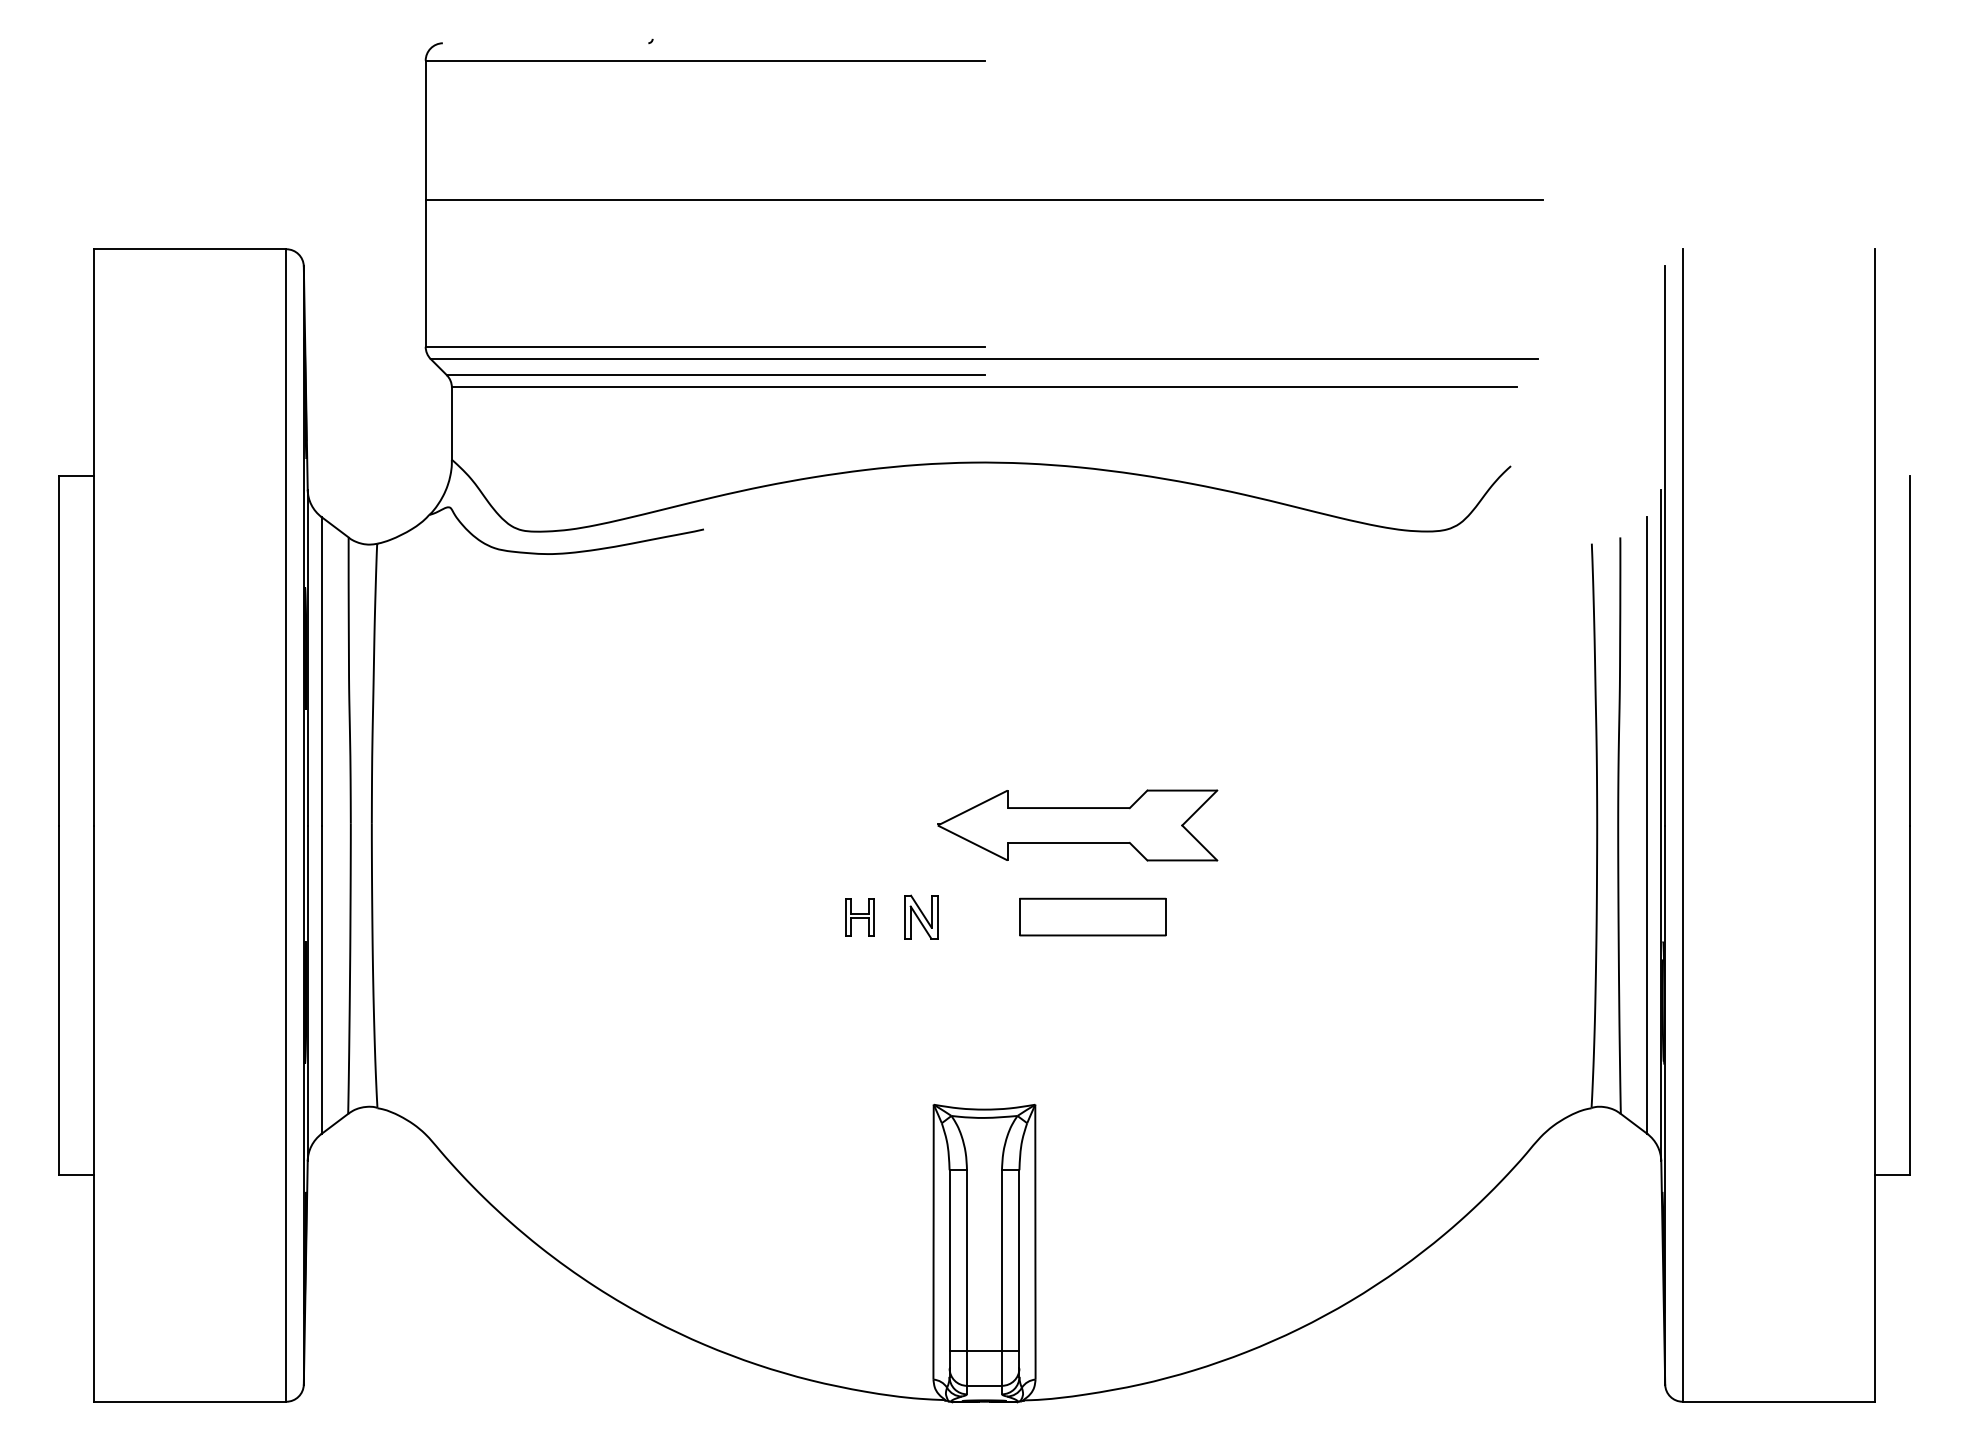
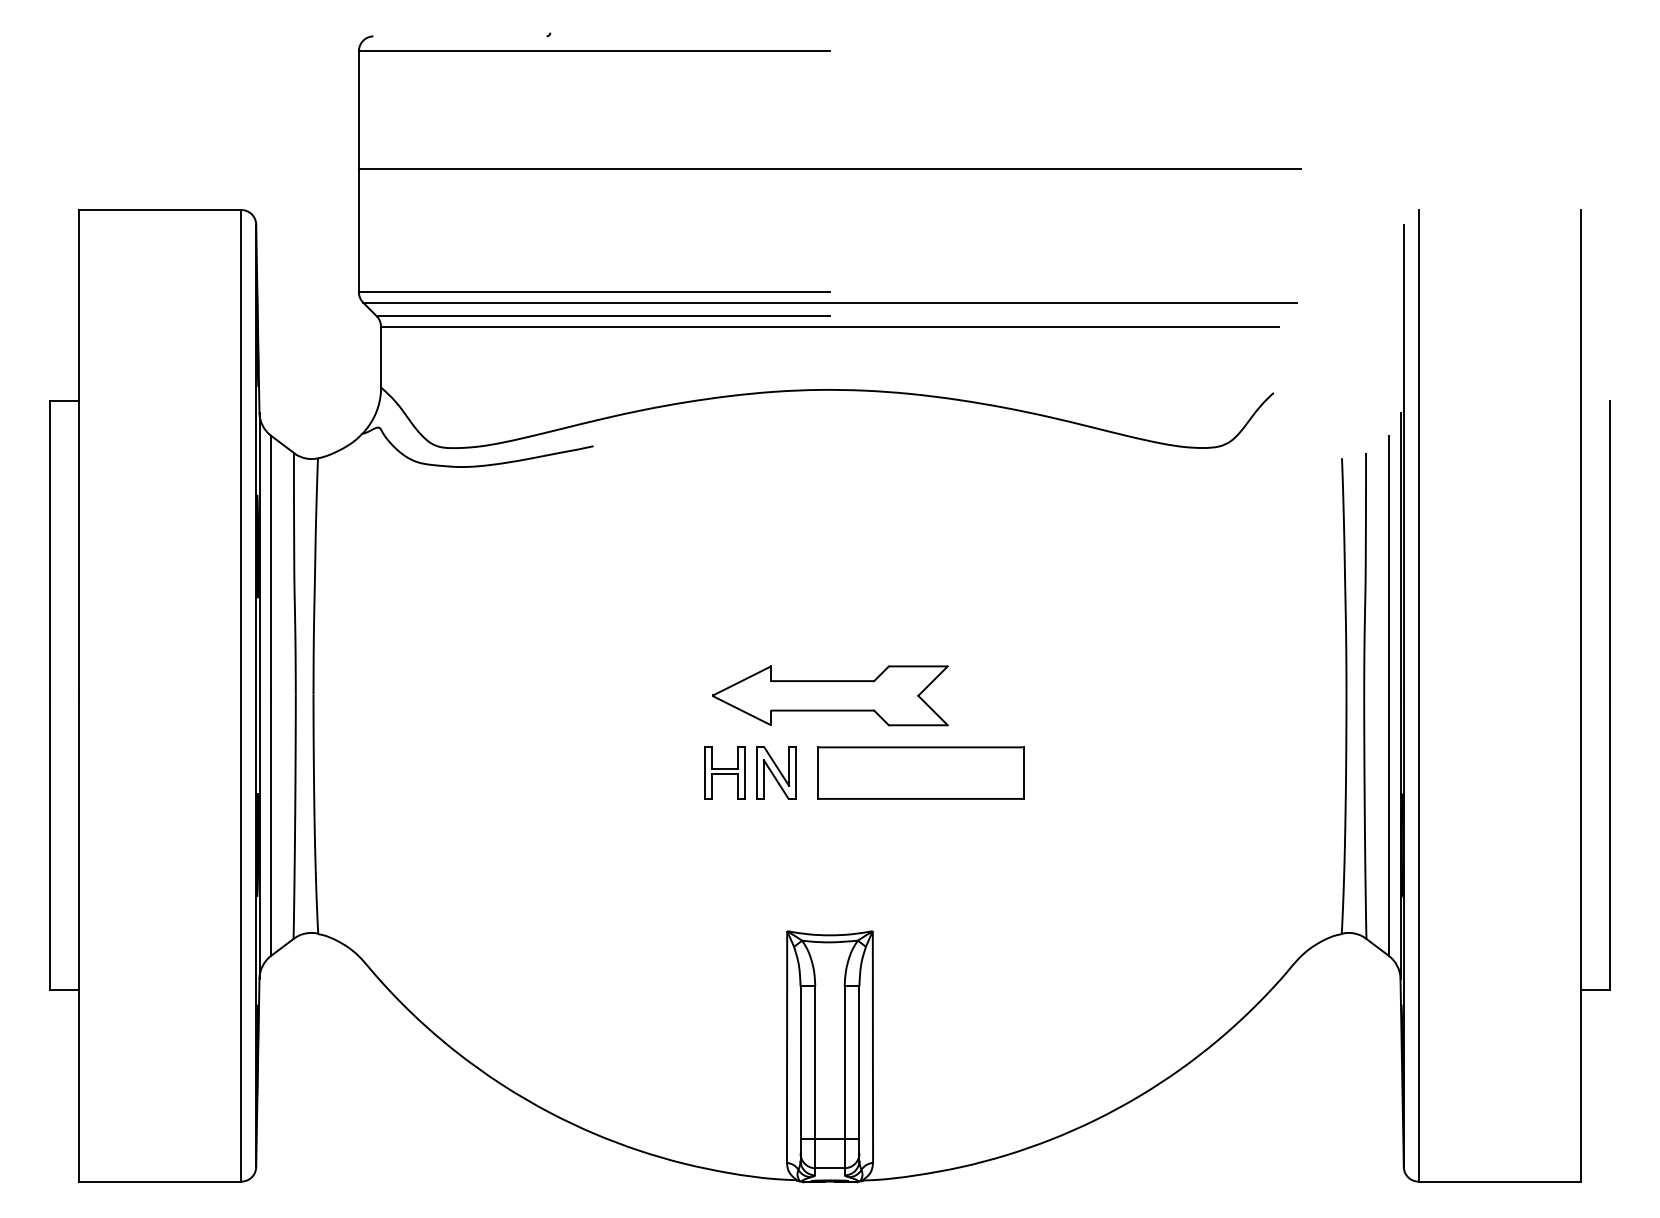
part: (1077, 825) -> (830, 695), moved
part: (921, 916) -> (776, 772), size x1.43
part: (1092, 916) -> (921, 772), size x1.67
part: (859, 917) -> (724, 773), size x1.67

